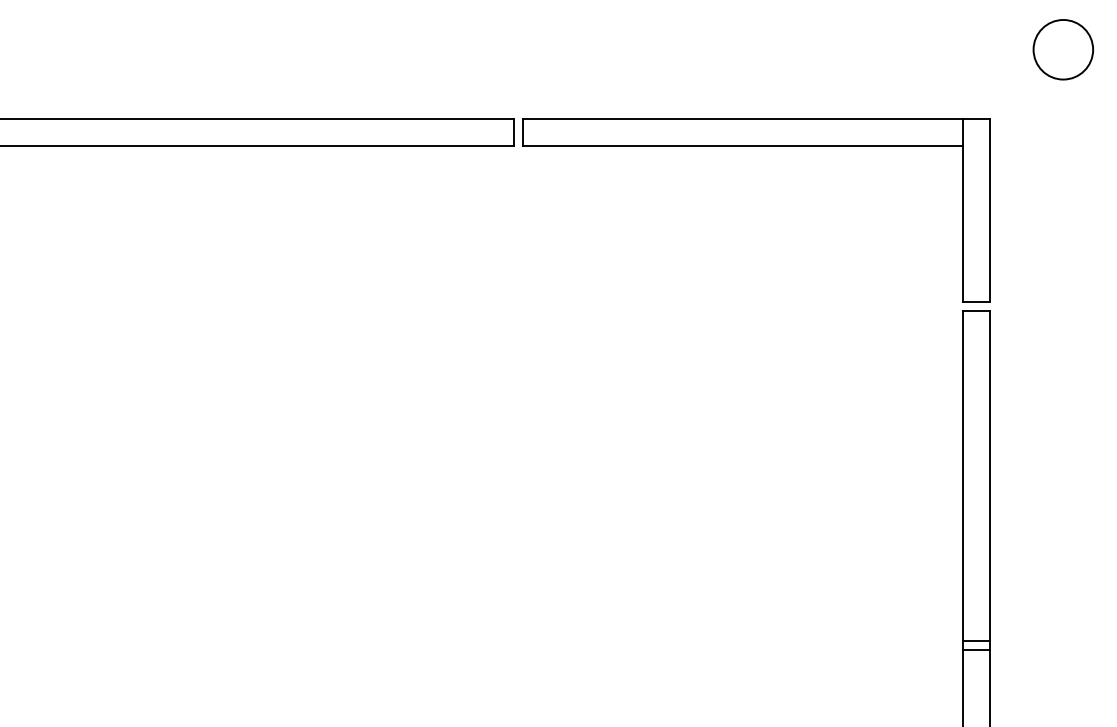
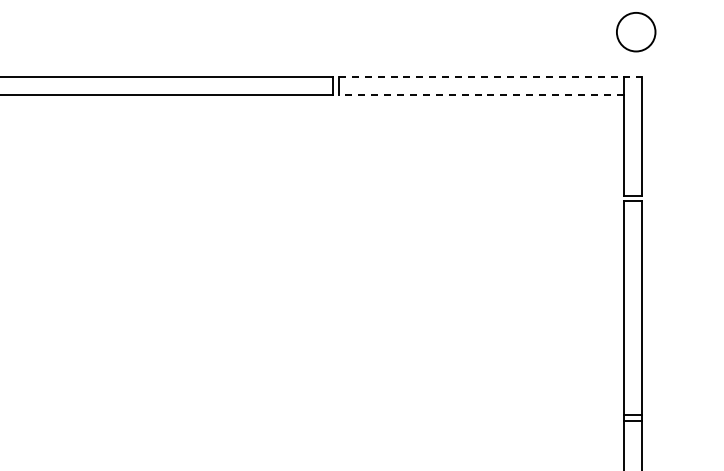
circle: (1063, 50) -> (636, 32), moved
line: (756, 118) -> (490, 76), solid -> dashed
line: (742, 145) -> (481, 94), solid -> dashed

